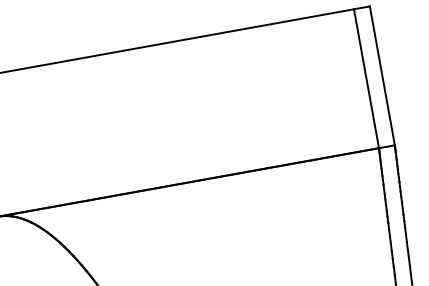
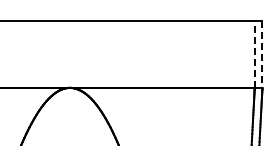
line: (382, 76) -> (262, 54), solid -> dashed
line: (366, 79) -> (254, 54), solid -> dashed

